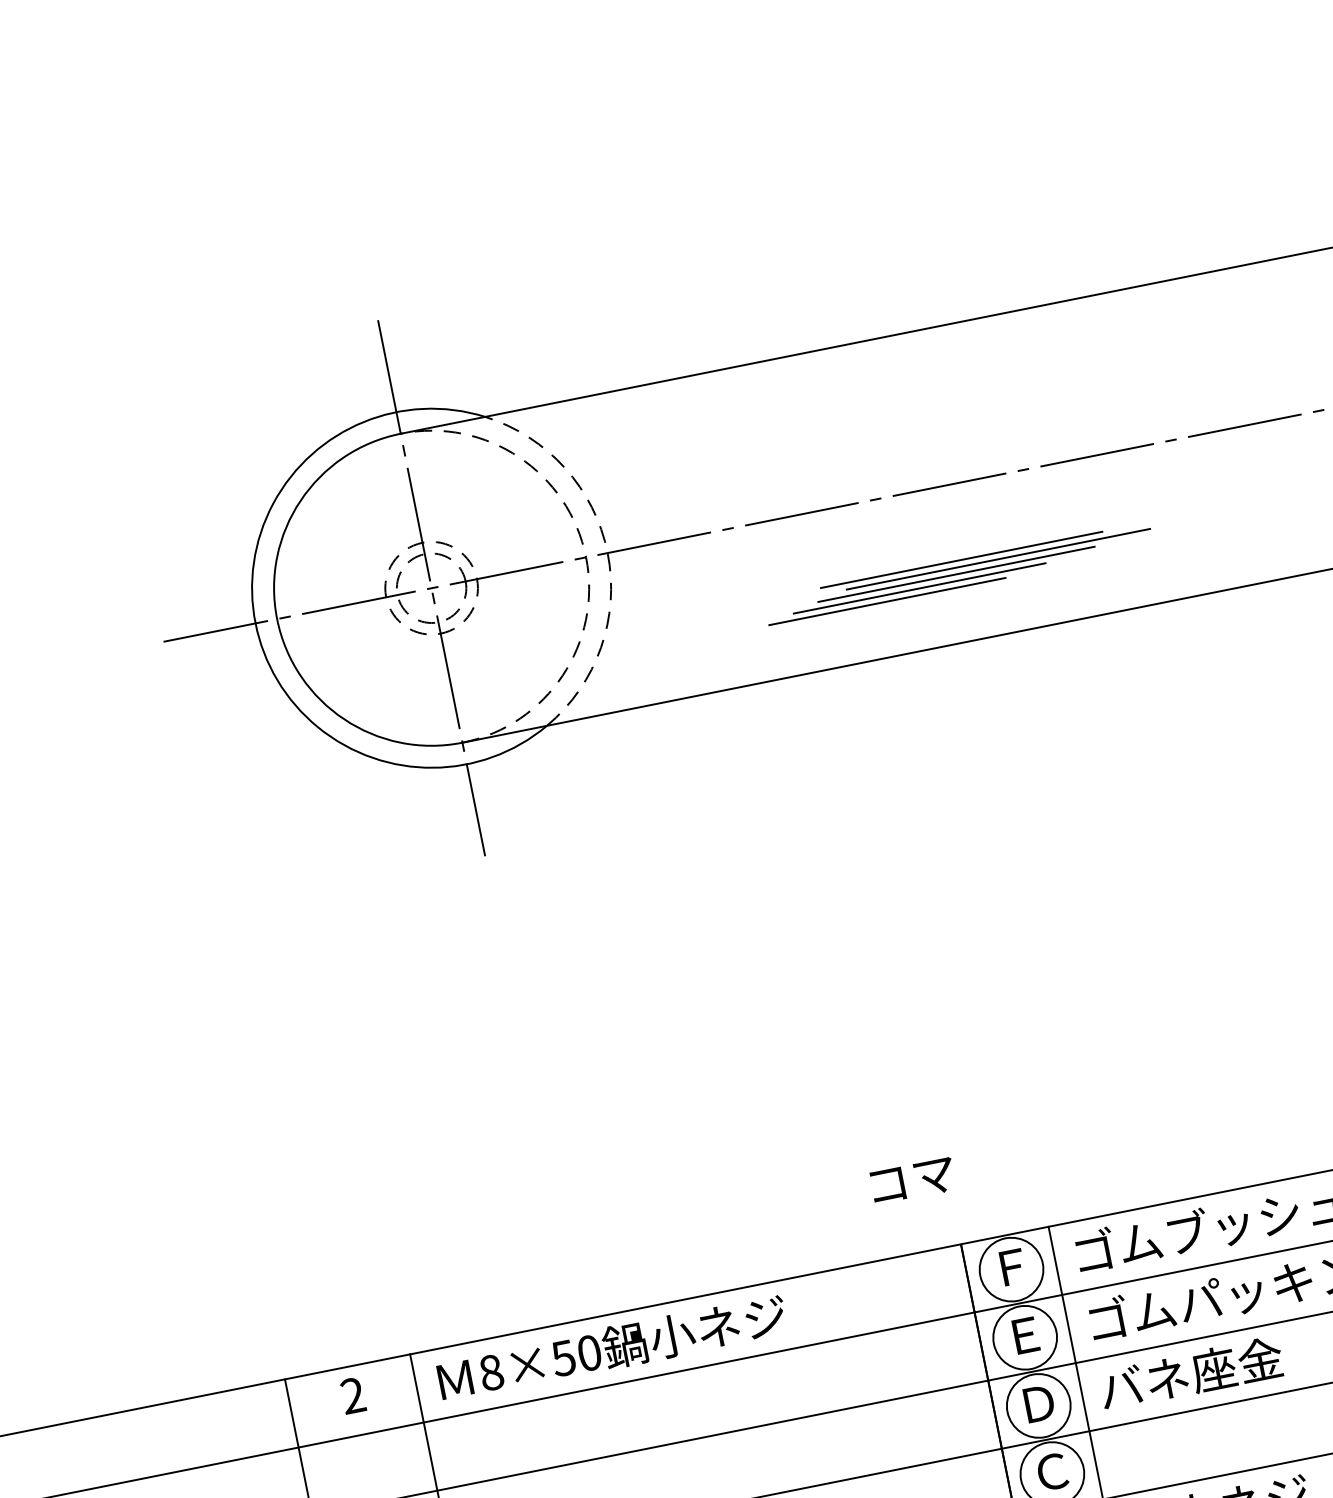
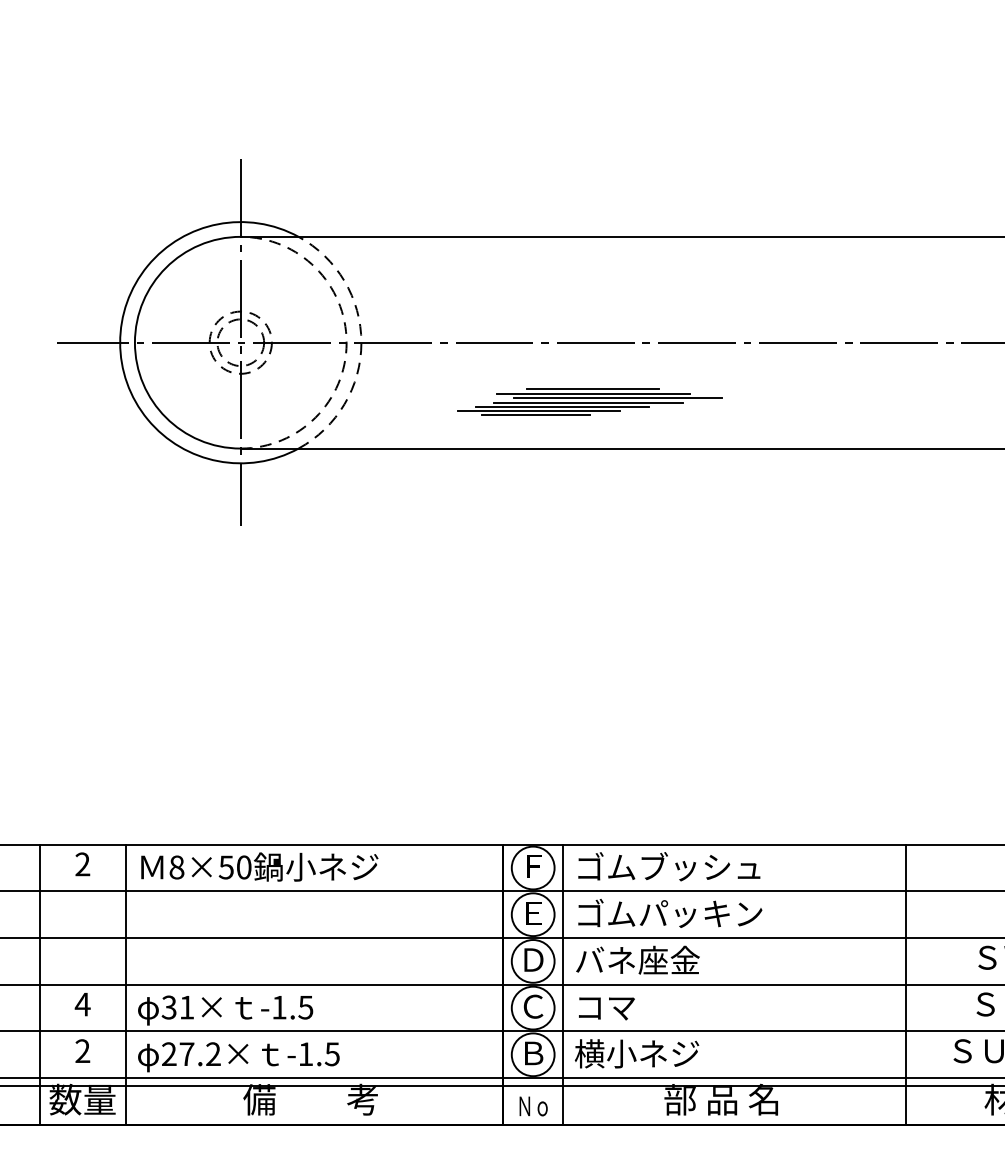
line: (959, 552) -> (593, 388), added
line: (884, 608) -> (536, 415), added
text: (912, 1180) -> (606, 1008), moved

